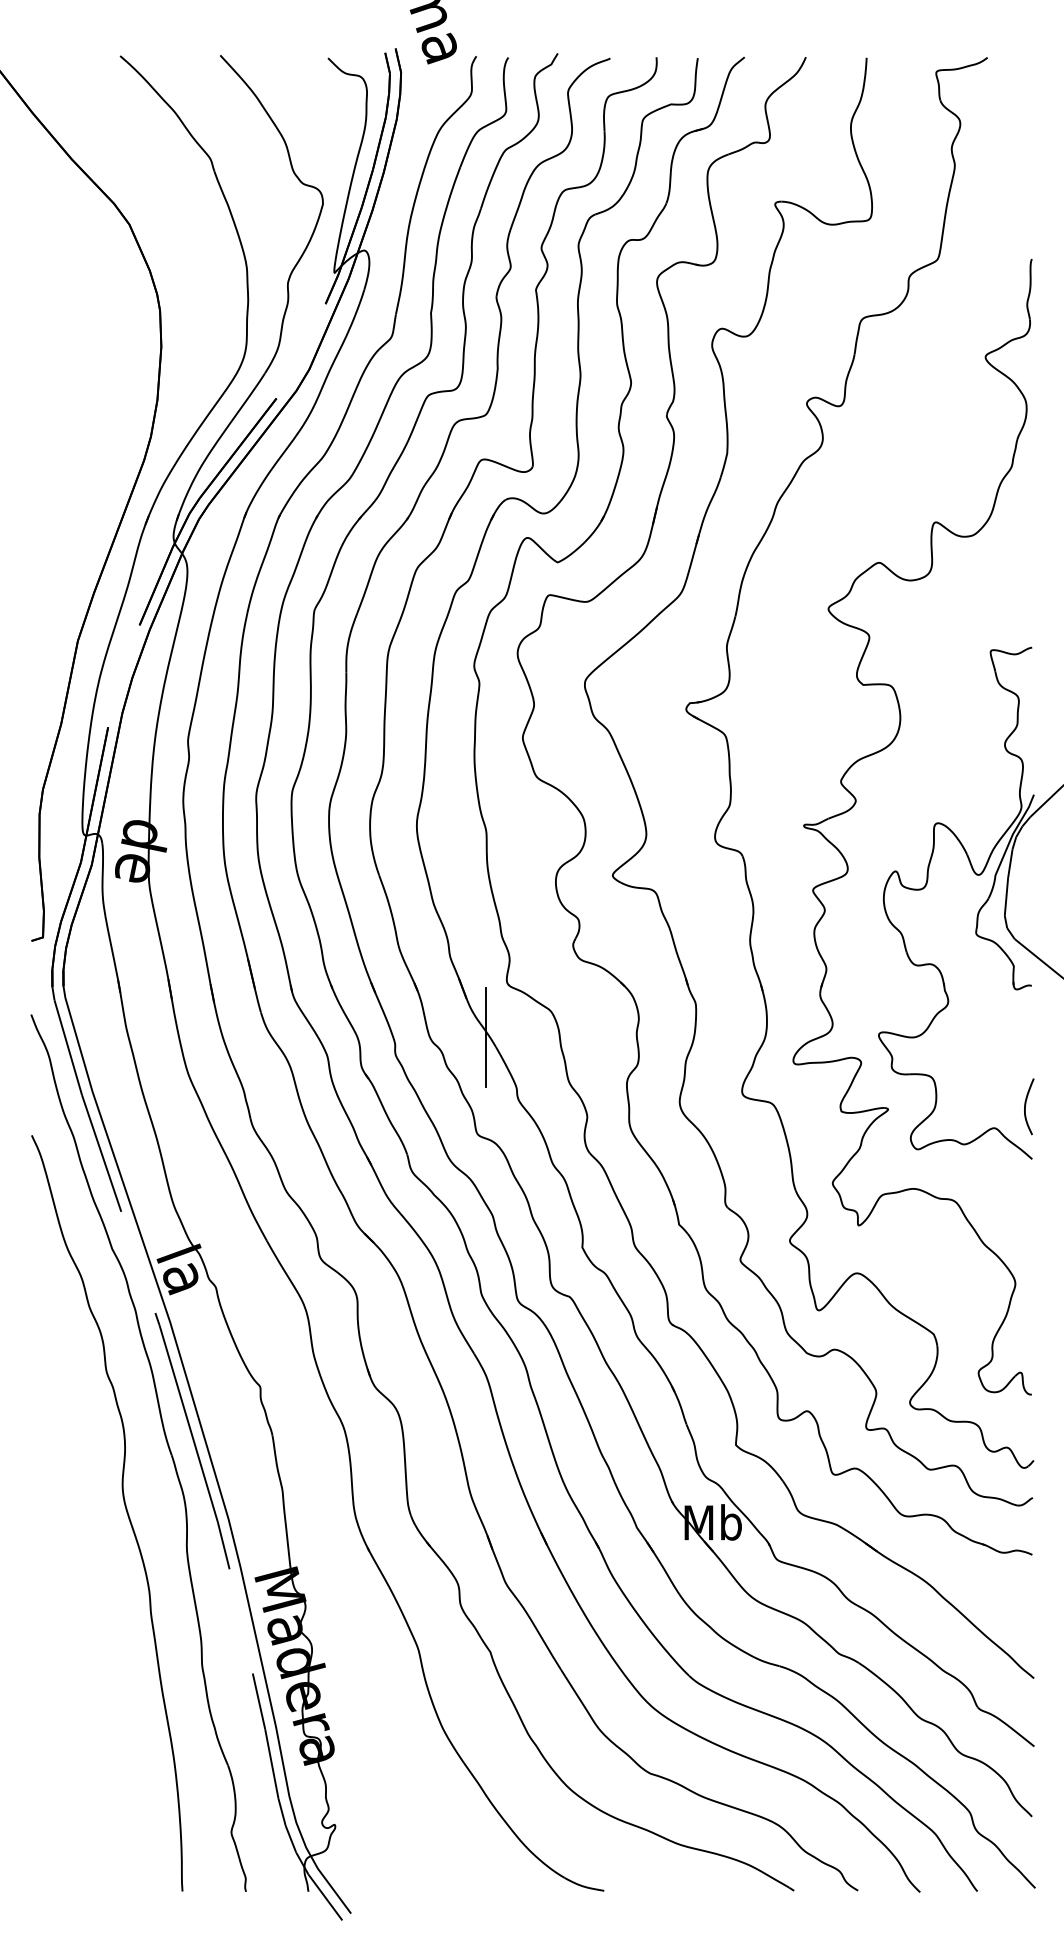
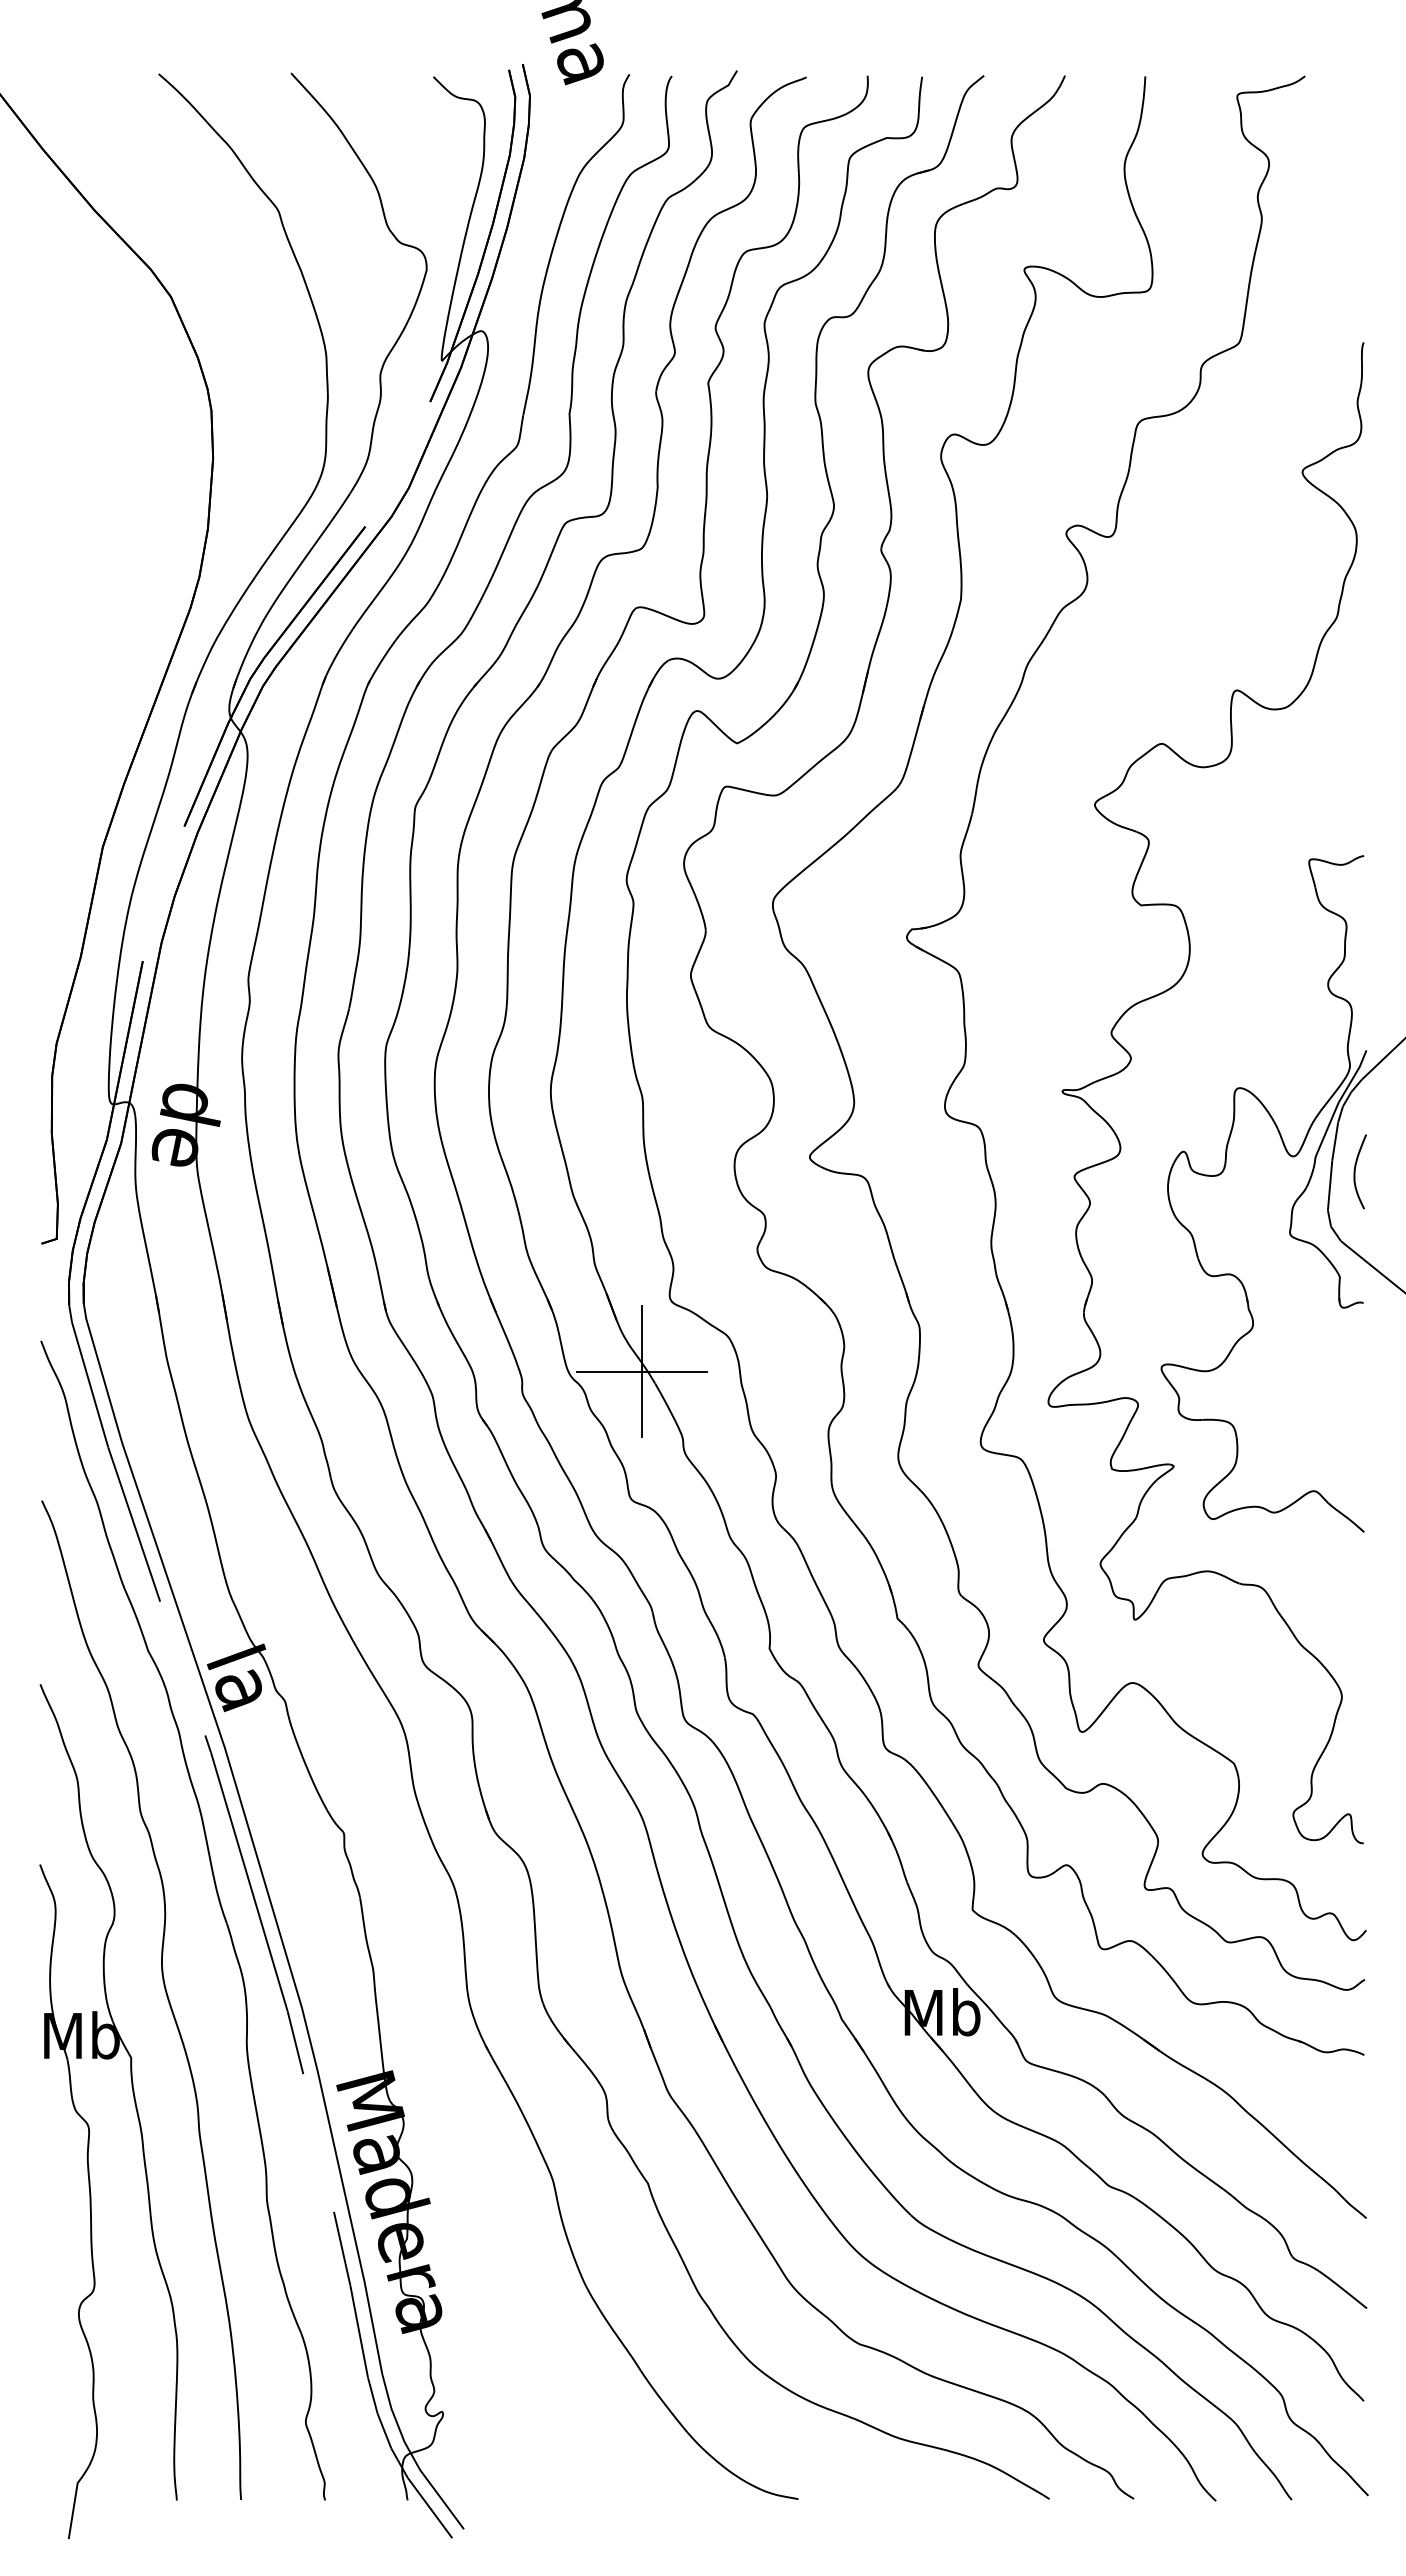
line: (486, 1037) -> (642, 1371), added
curve: (1025, 1106) -> (1355, 1171), moved
part: (67, 1606) -> (88, 2123), added

